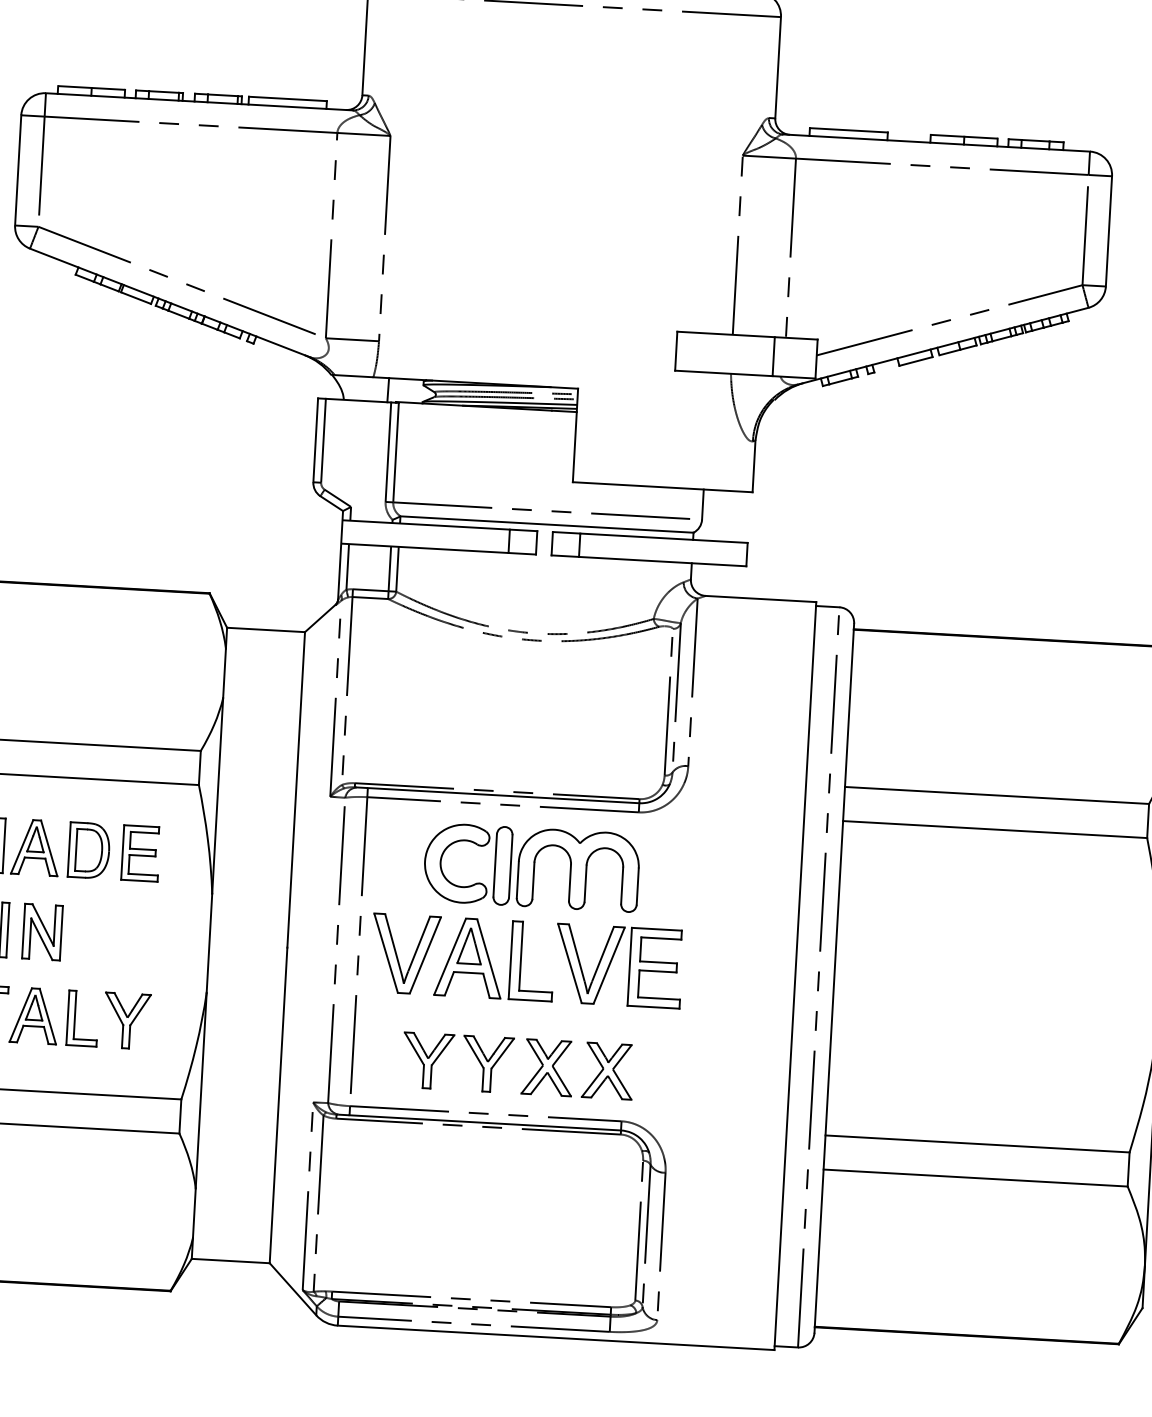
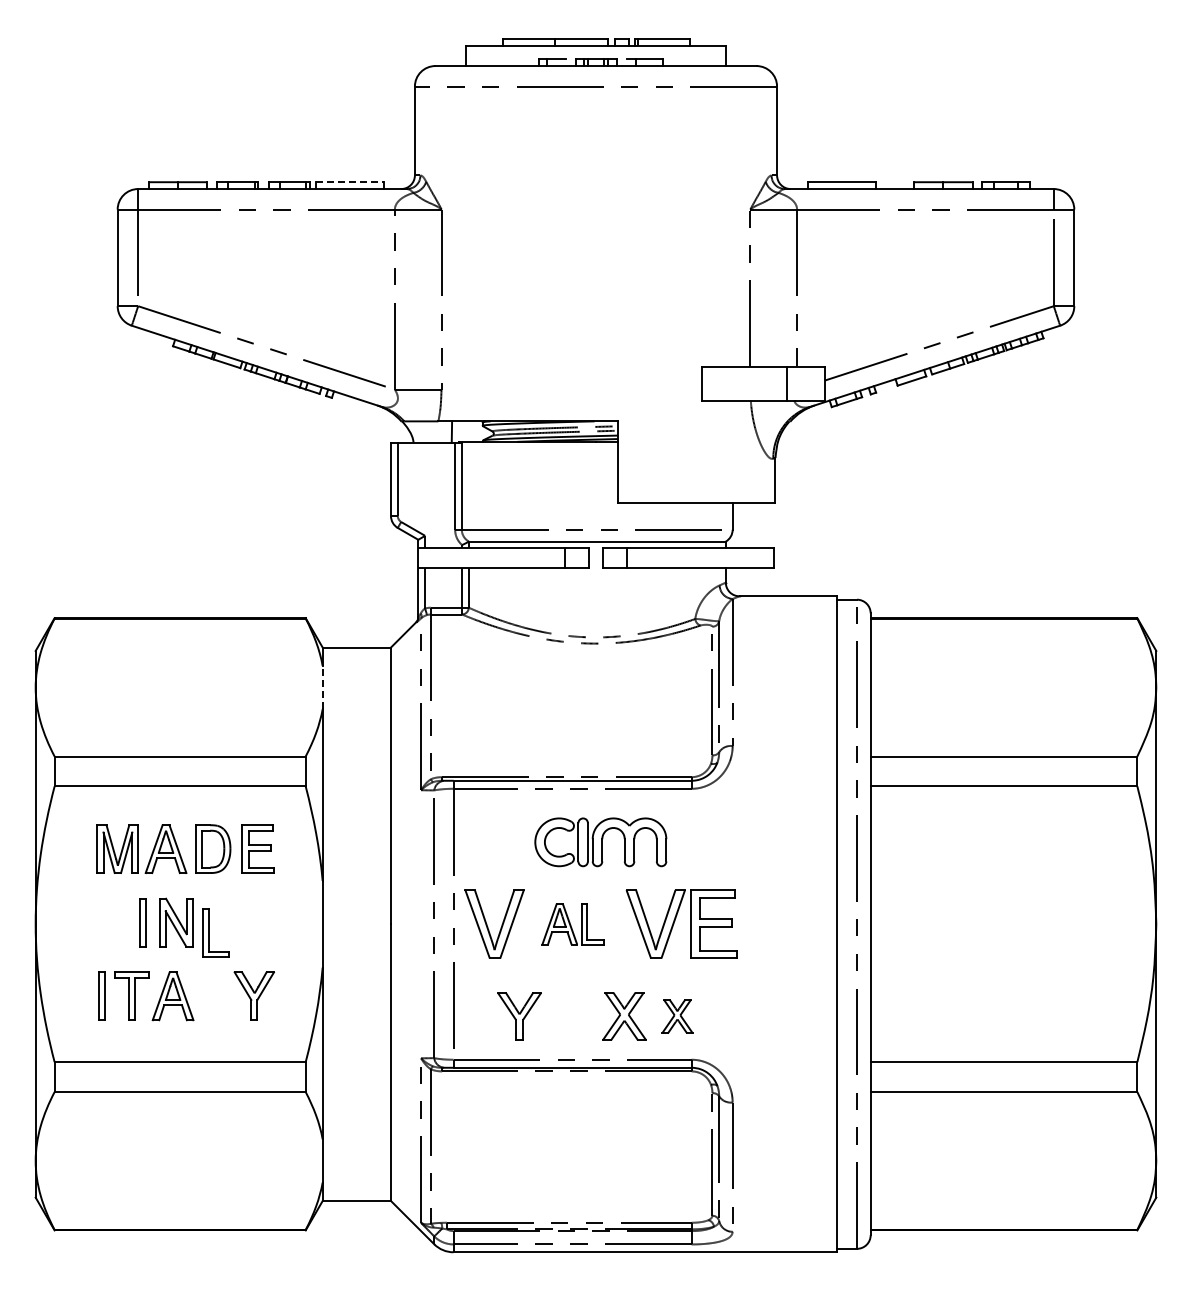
line: (288, 99) -> (350, 182), solid -> dashed
line: (224, 673) -> (322, 687), solid -> dashed
part: (531, 867) -> (600, 842), size x0.7
part: (495, 958) -> (573, 923), size x0.6
part: (82, 1017) -> (215, 932), moved
part: (487, 1063) -> (571, 1015), removed
part: (608, 1071) -> (677, 1016), size x0.7

